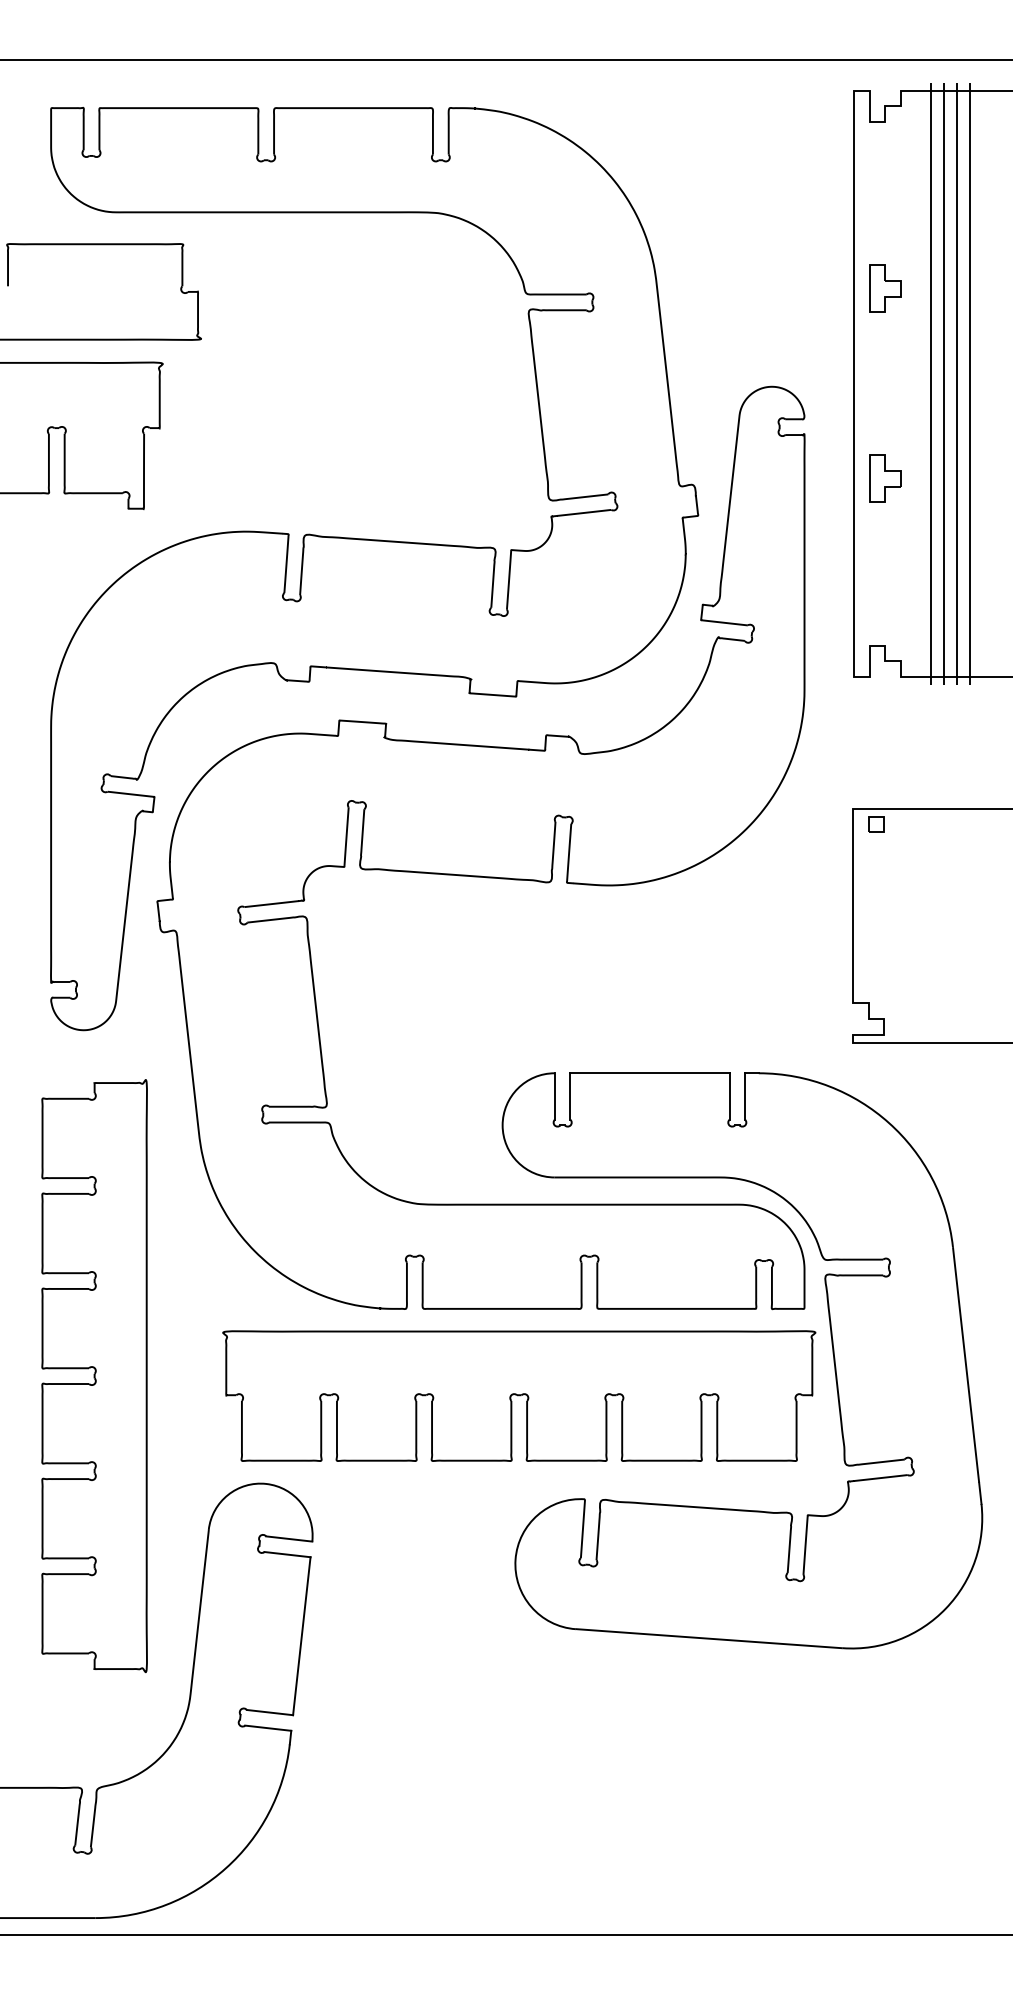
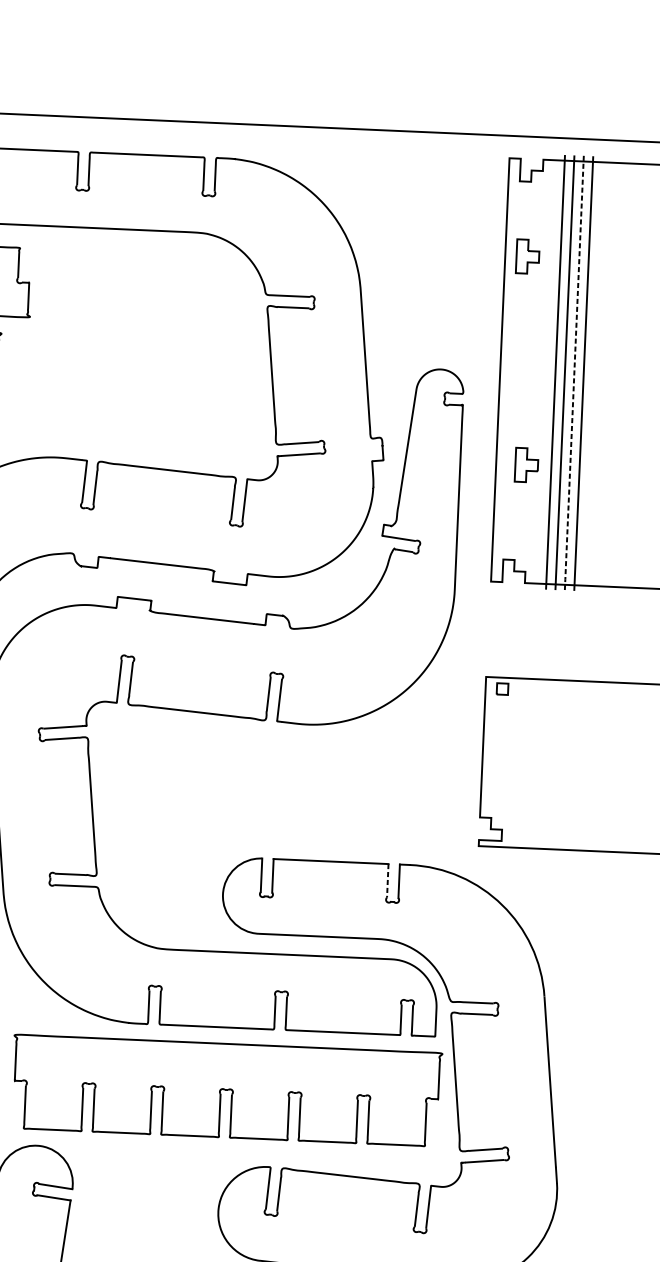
part: (885, 288) -> (527, 256), moved
line: (956, 384) -> (574, 373), solid -> dashed
part: (885, 478) -> (526, 464), moved
line: (729, 1097) -> (387, 881), solid -> dashed

